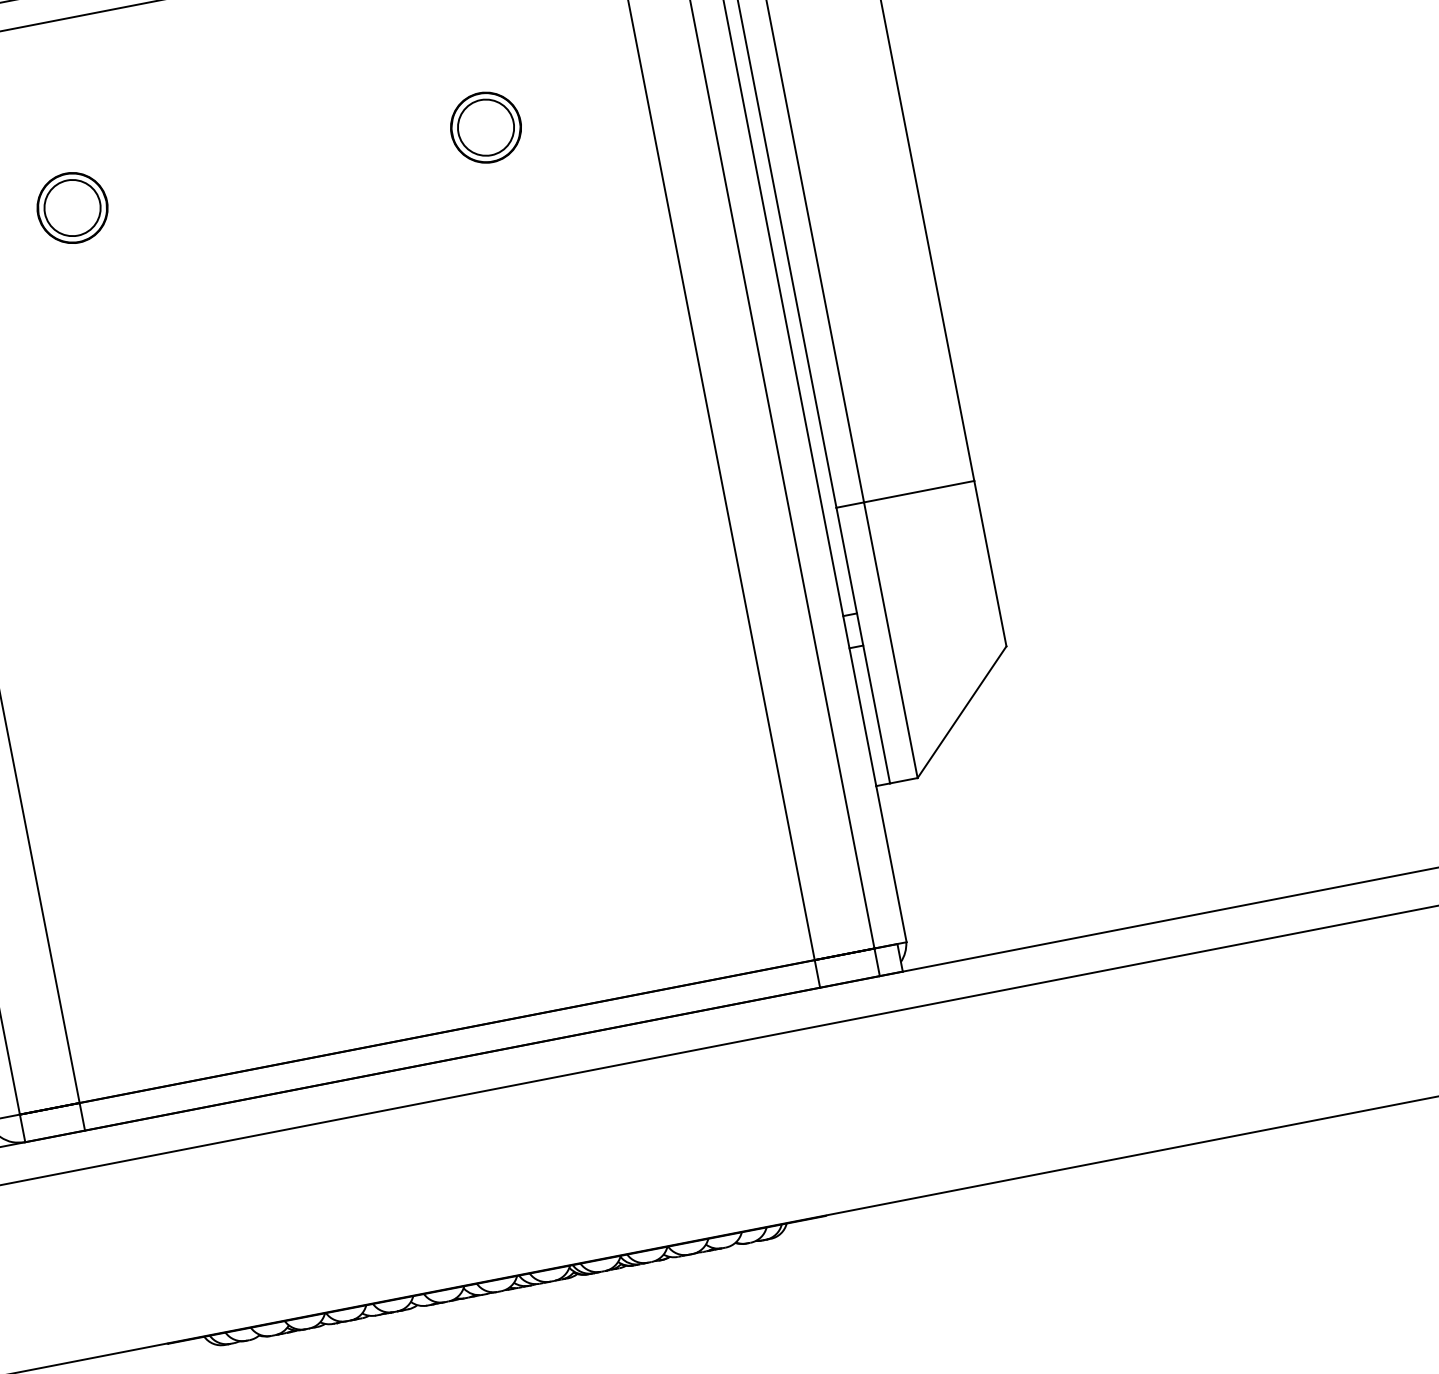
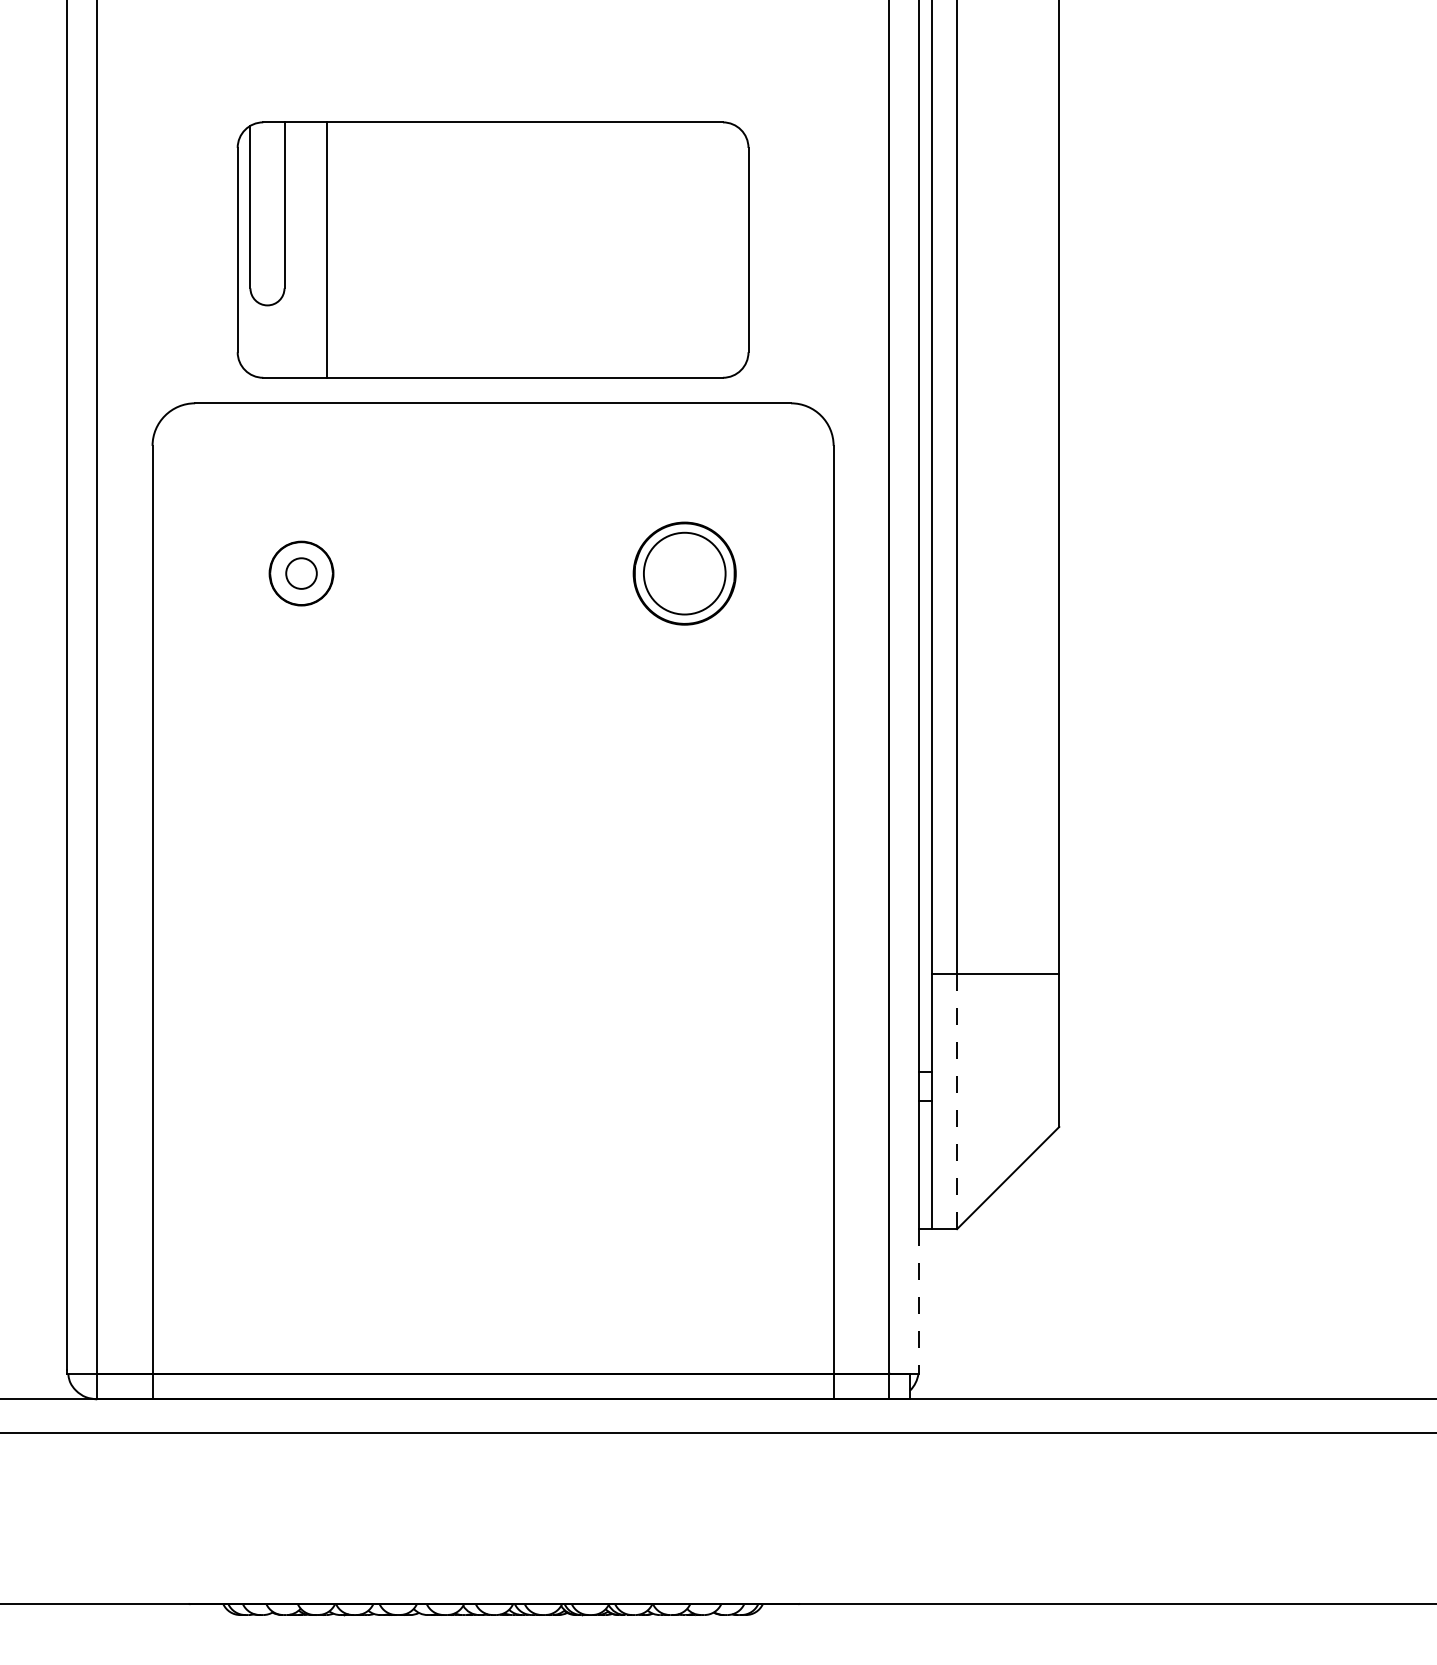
part: (485, 127) -> (684, 573), size x1.6
circle: (72, 207) -> (301, 573), size x0.6
line: (891, 640) -> (957, 1101), solid -> dashed
line: (891, 864) -> (918, 1301), solid -> dashed

